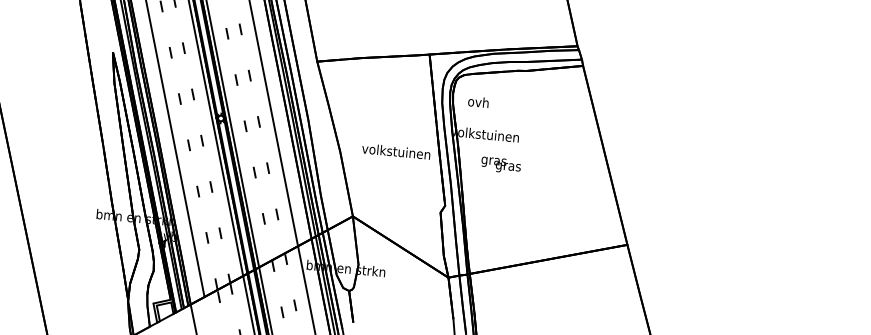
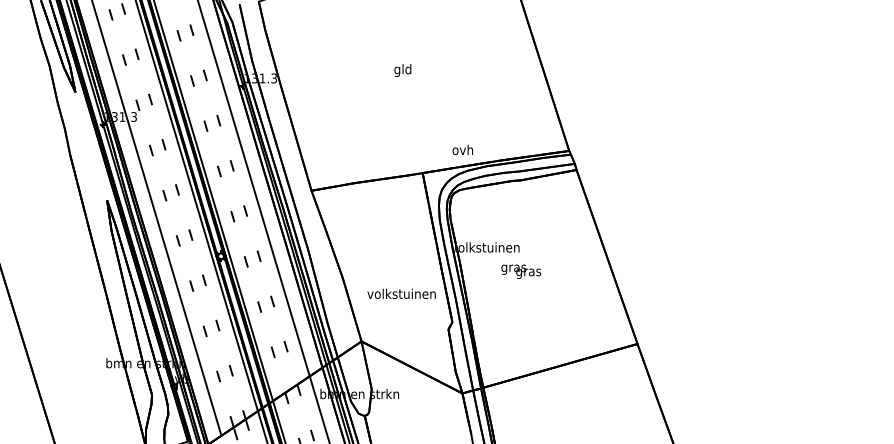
text: (478, 101) -> (462, 149), moved
text: (396, 151) -> (401, 293), moved
text: (501, 165) -> (521, 271), moved

